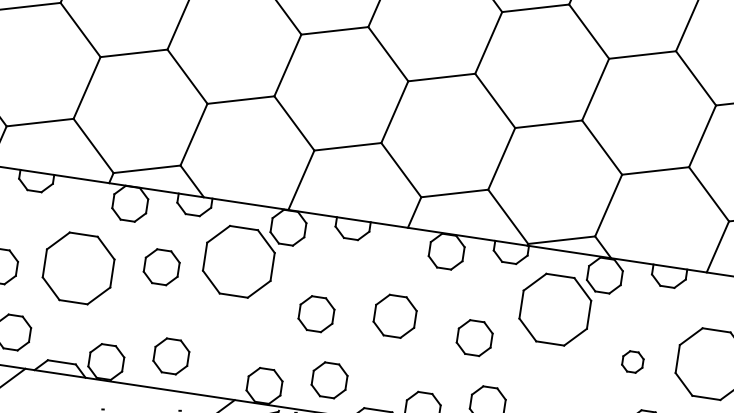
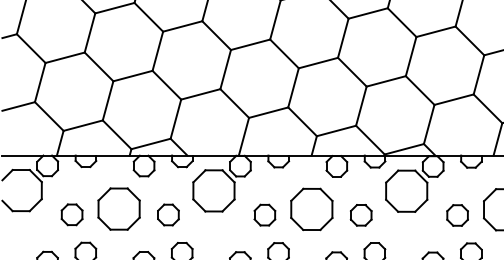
part: (161, 266) -> (168, 214), moved
part: (394, 316) -> (311, 209), size x1.67
part: (632, 361) -> (457, 215), size x1.67

